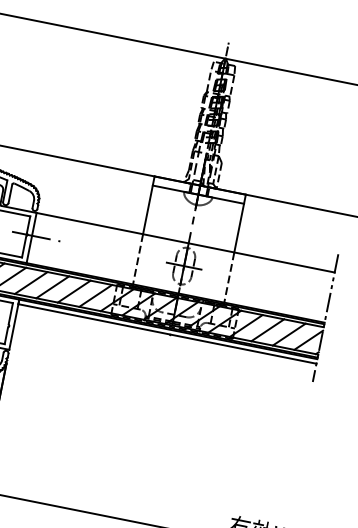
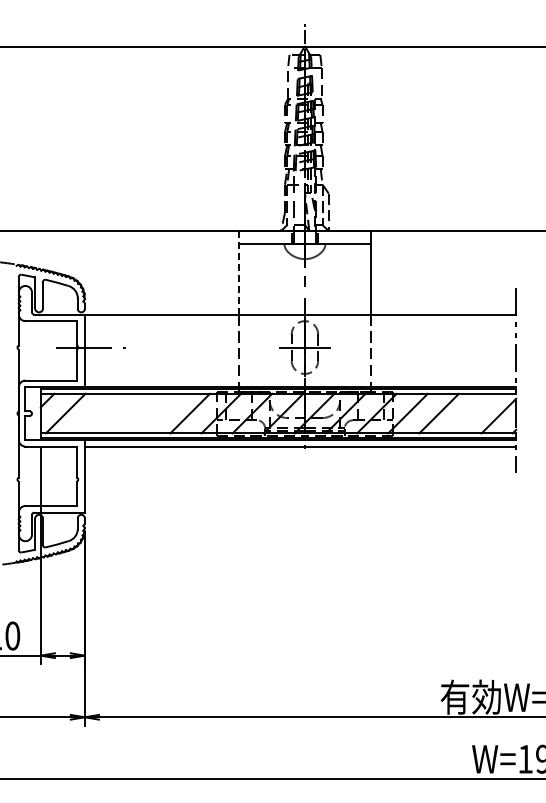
line: (148, 205) -> (238, 272), solid -> dashed
line: (31, 282) -> (96, 413), removed
line: (52, 287) -> (127, 413), removed
line: (73, 291) -> (158, 413), removed
line: (289, 334) -> (470, 413), removed

